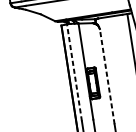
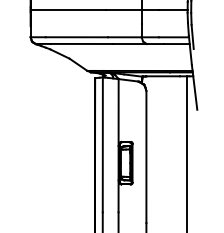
line: (74, 72) -> (102, 144), dashed -> solid
line: (107, 76) -> (146, 156), dashed -> solid

